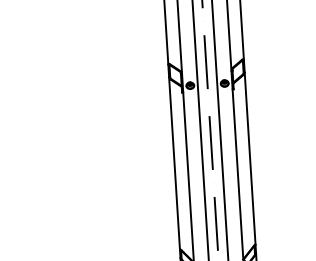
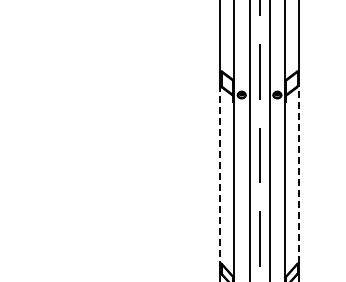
line: (249, 158) -> (298, 173), solid -> dashed
line: (174, 163) -> (220, 174), solid -> dashed

